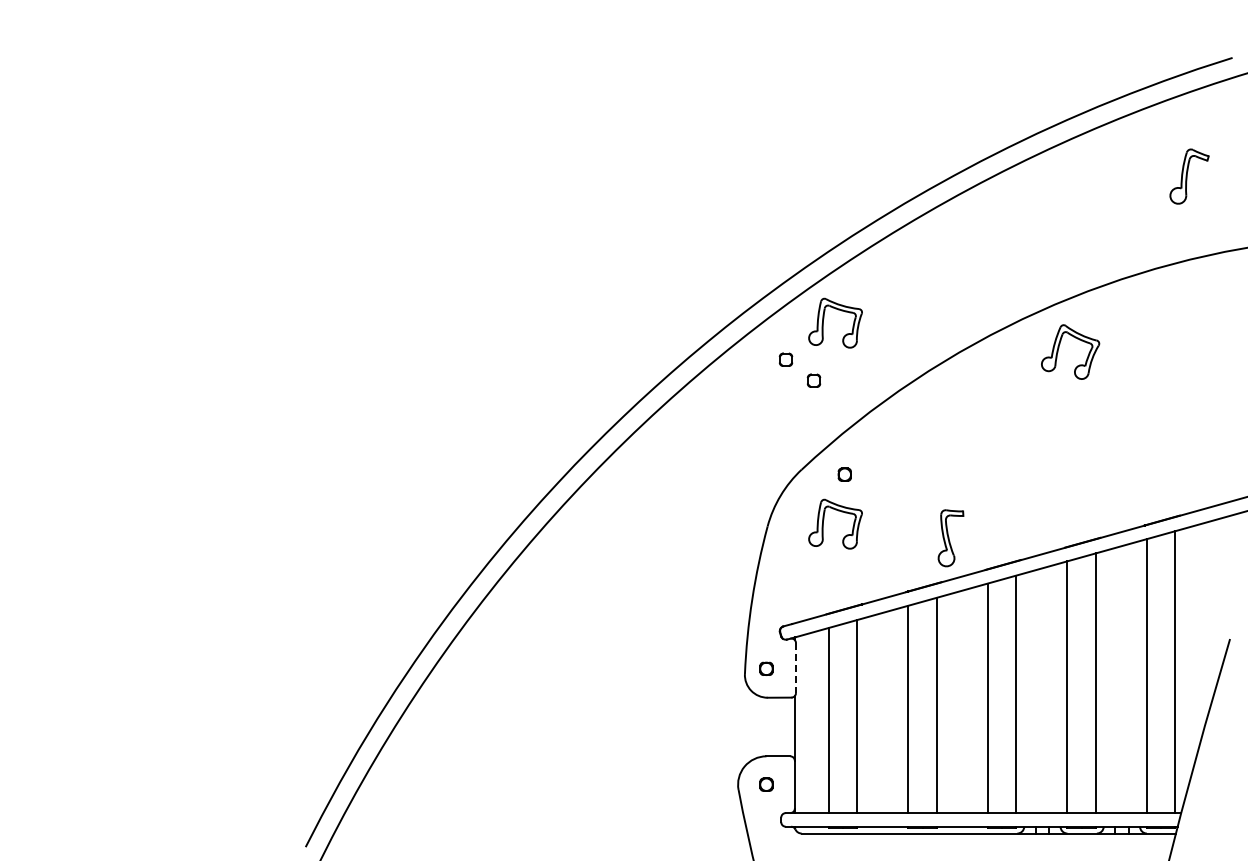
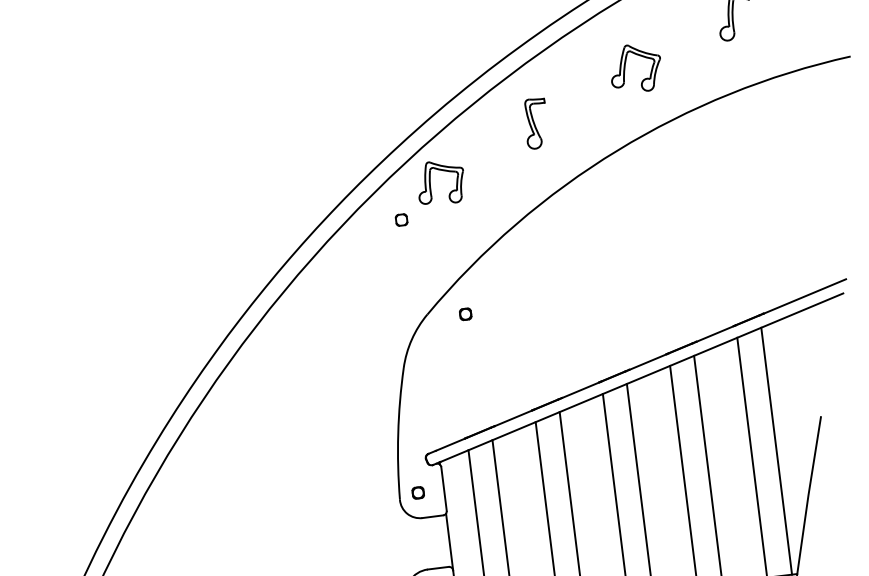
part: (1059, 348) -> (625, 66), moved
part: (813, 380) -> (427, 235), removed
part: (824, 519) -> (452, 355), removed
part: (950, 538) -> (535, 123), moved
line: (796, 668) -> (444, 489), dashed -> solid

